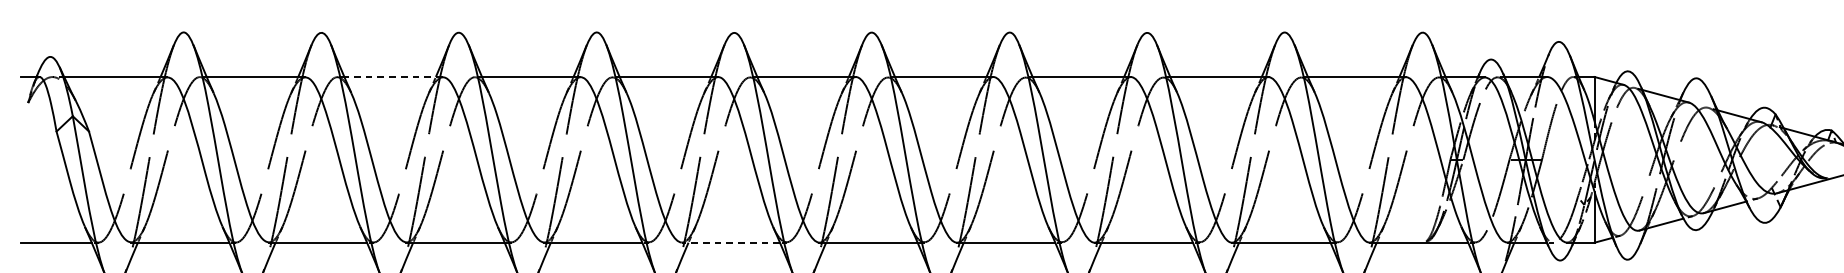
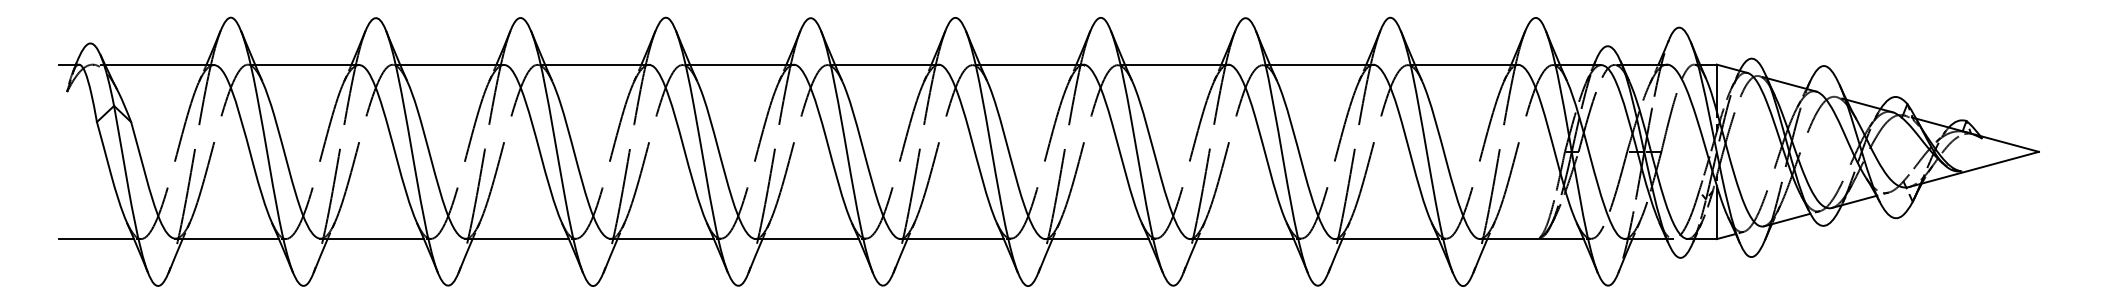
line: (393, 76) -> (451, 64), dashed -> solid
line: (731, 243) -> (807, 239), dashed -> solid

